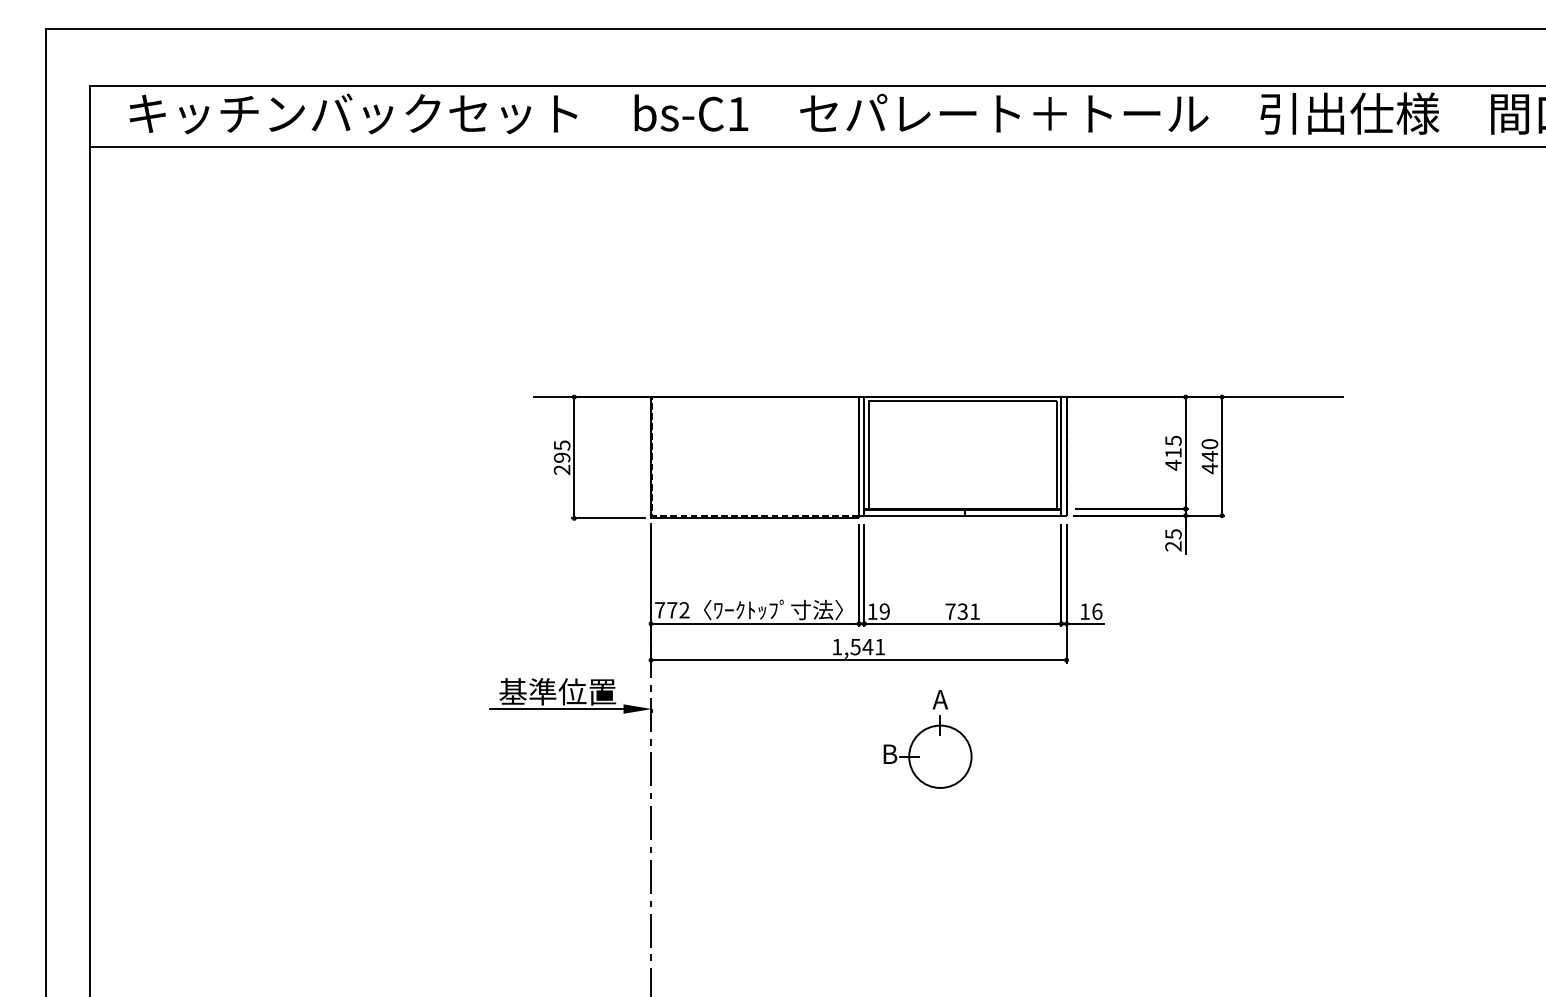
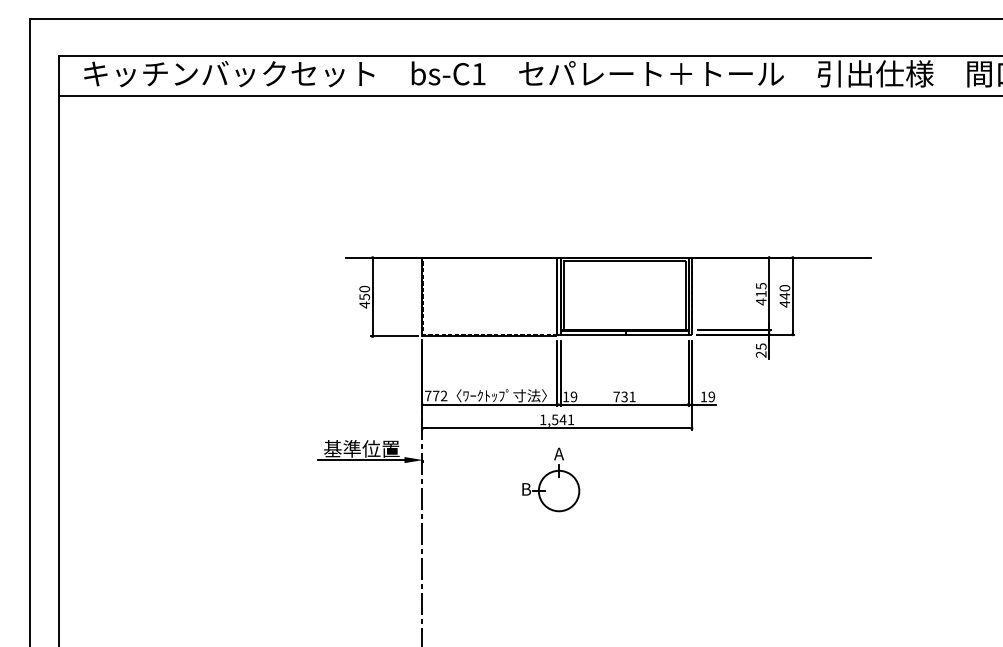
text: (561, 456) -> (364, 296), 295 -> 450
text: (1096, 611) -> (711, 396), 16 -> 19
part: (928, 738) -> (551, 479), moved

